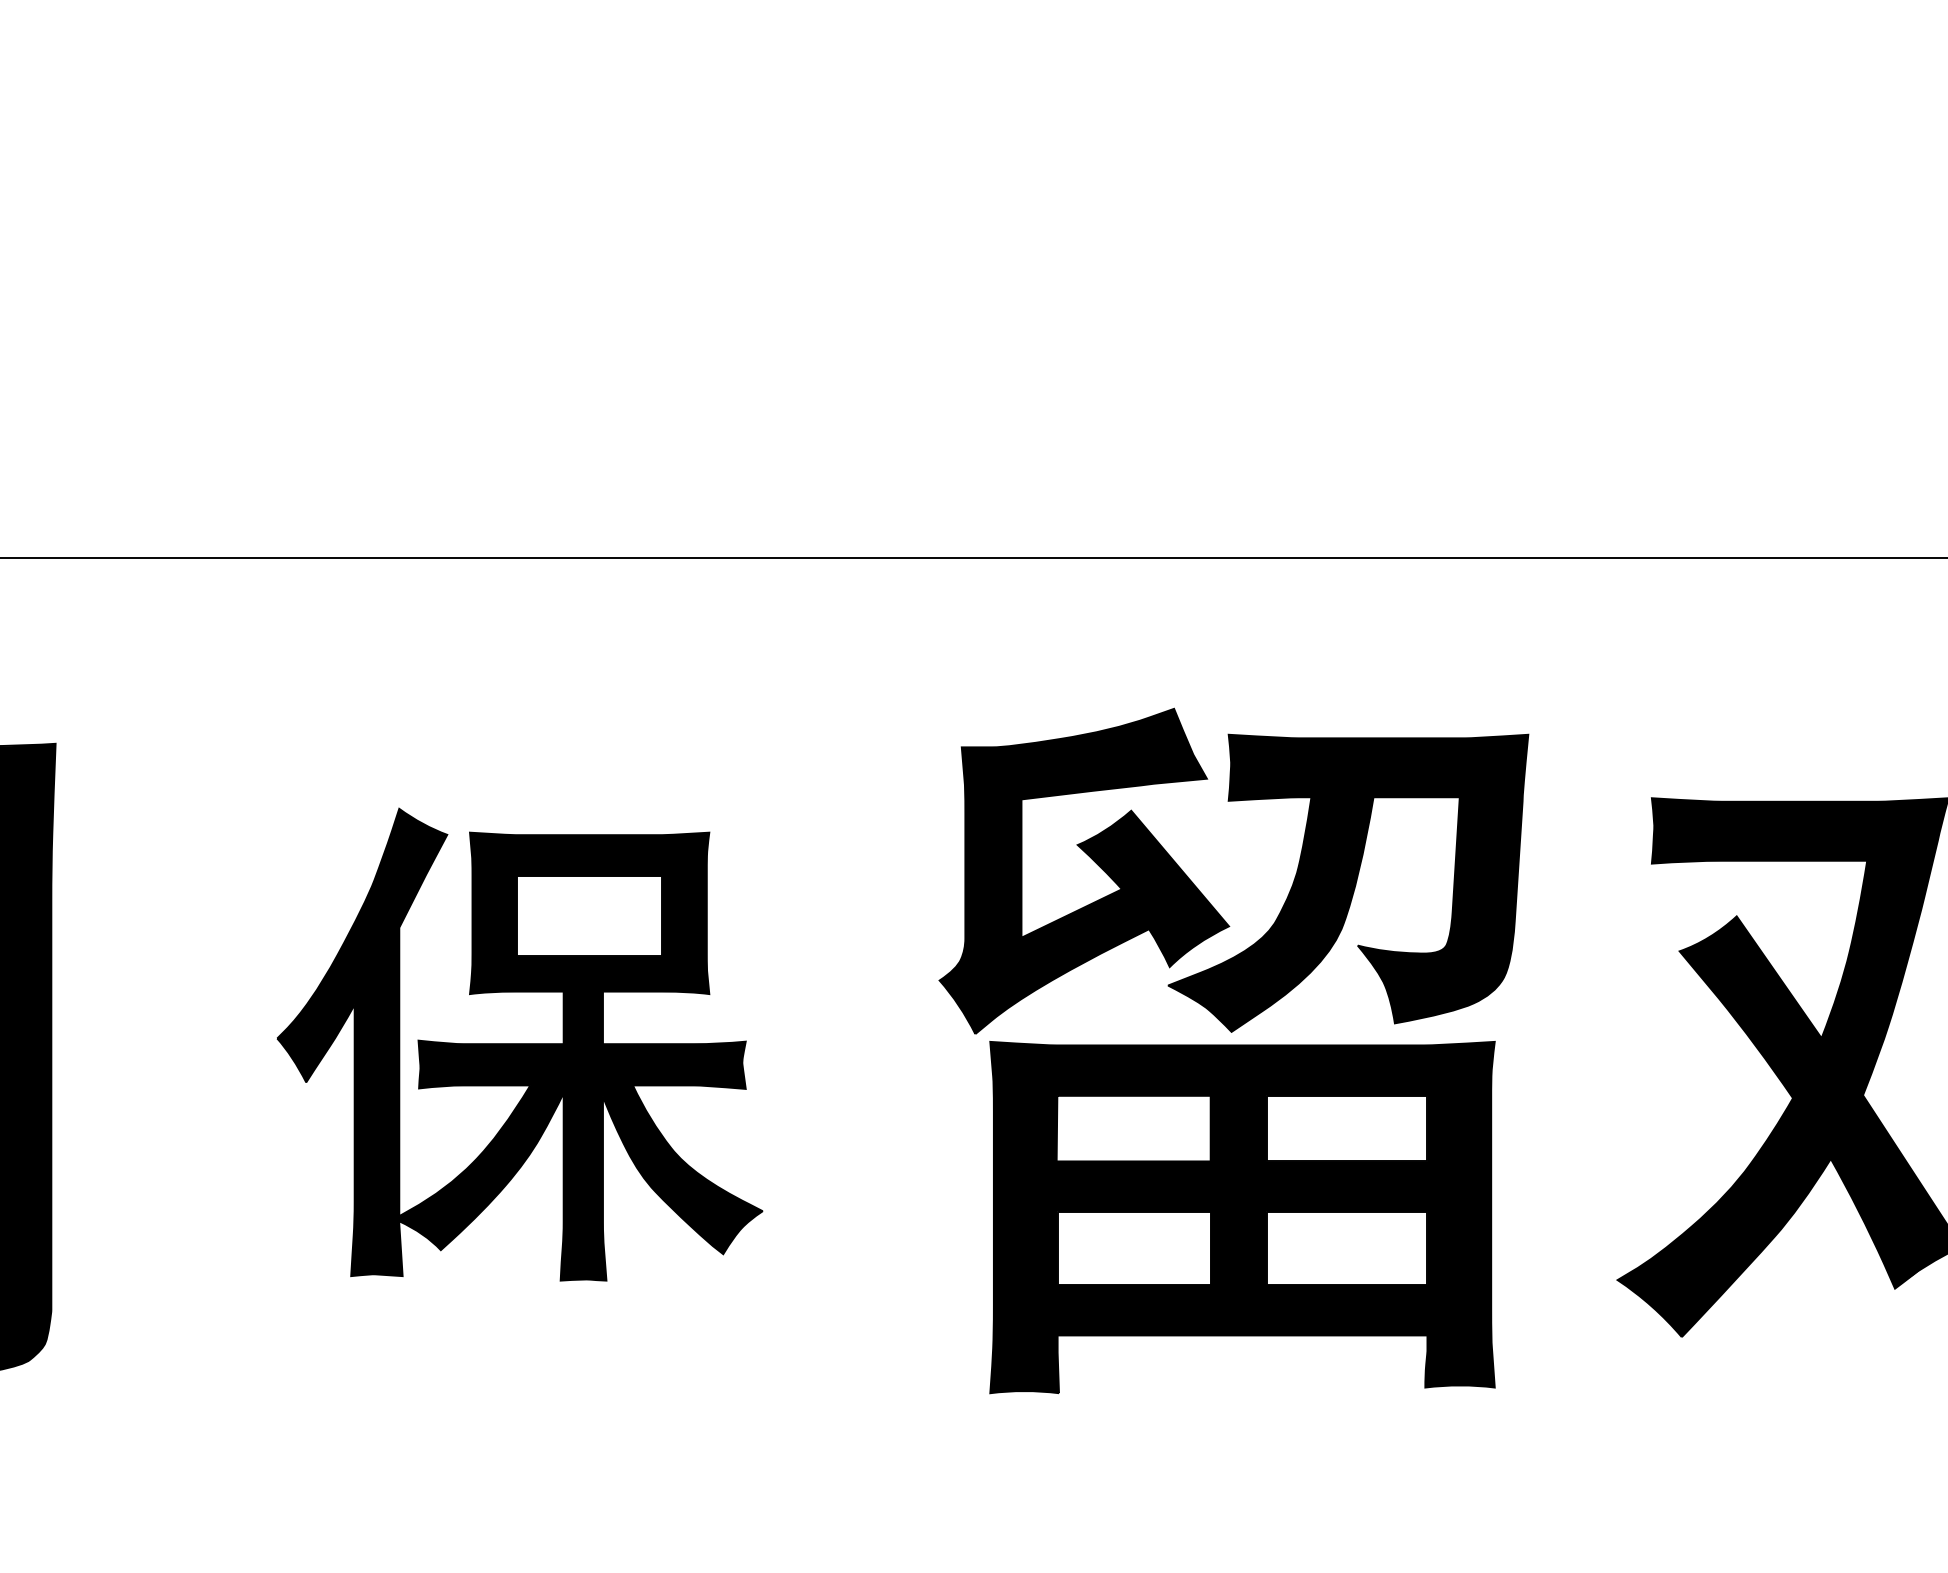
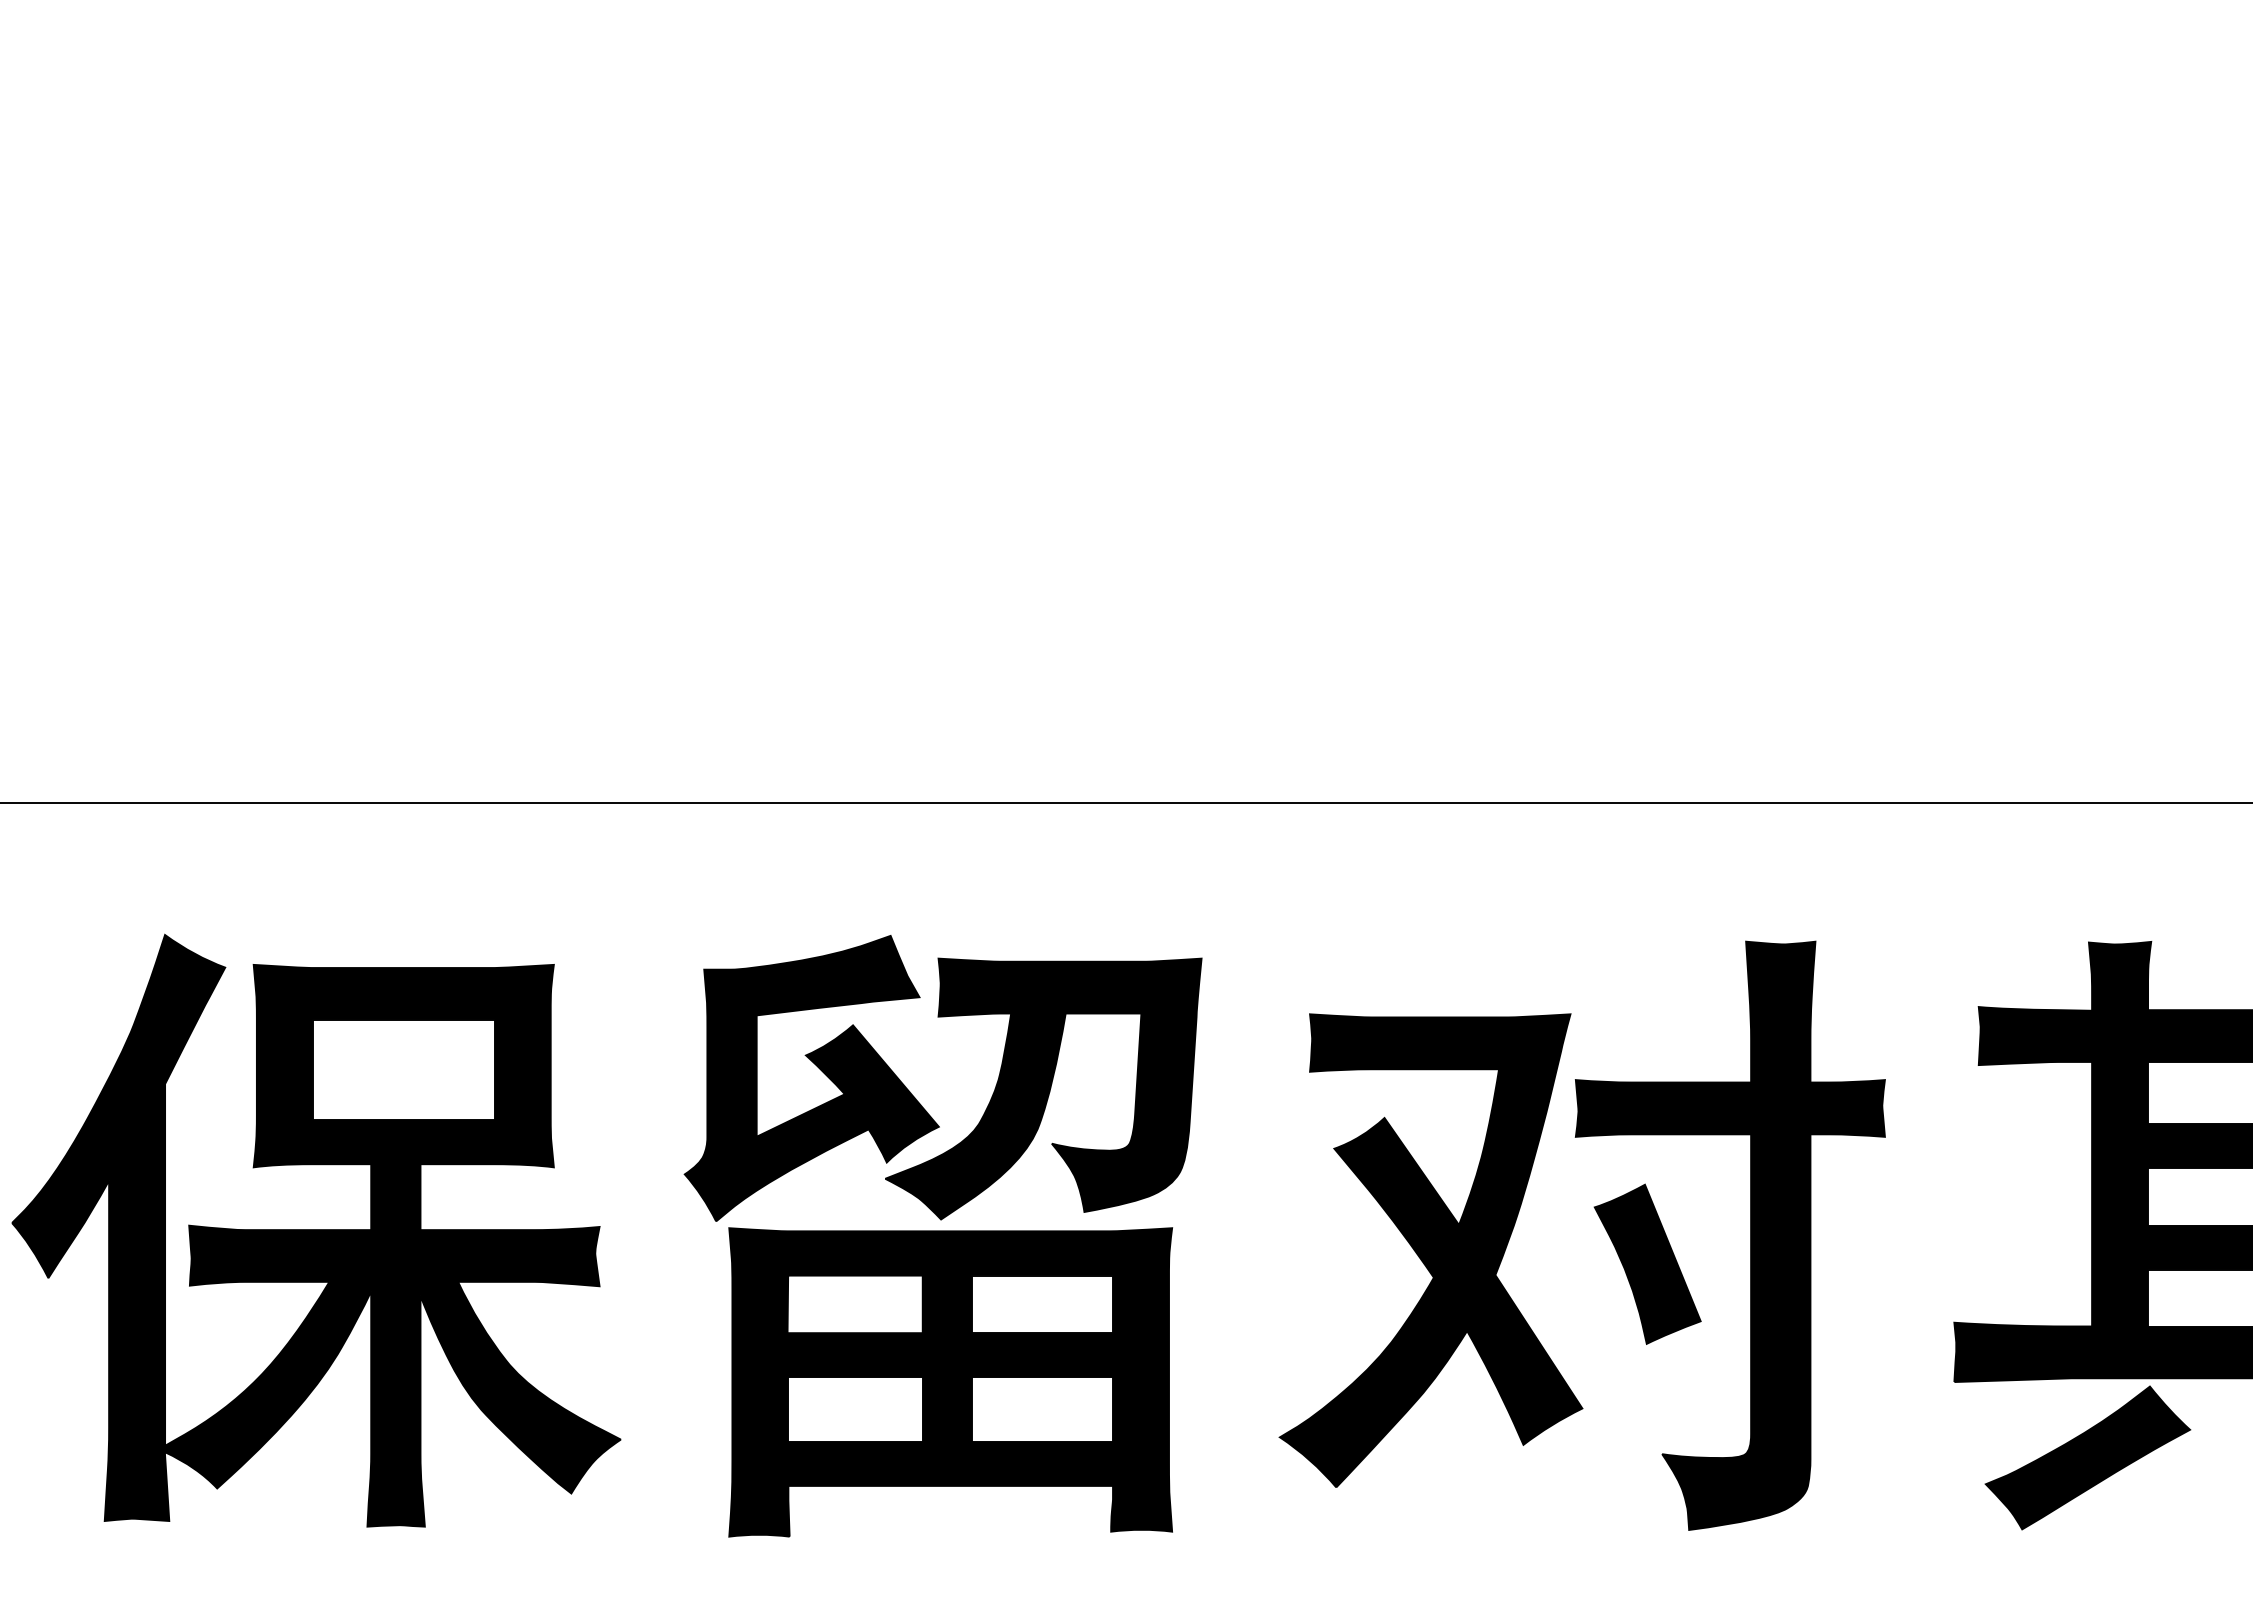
part: (520, 1044) -> (316, 1230), size x1.43

